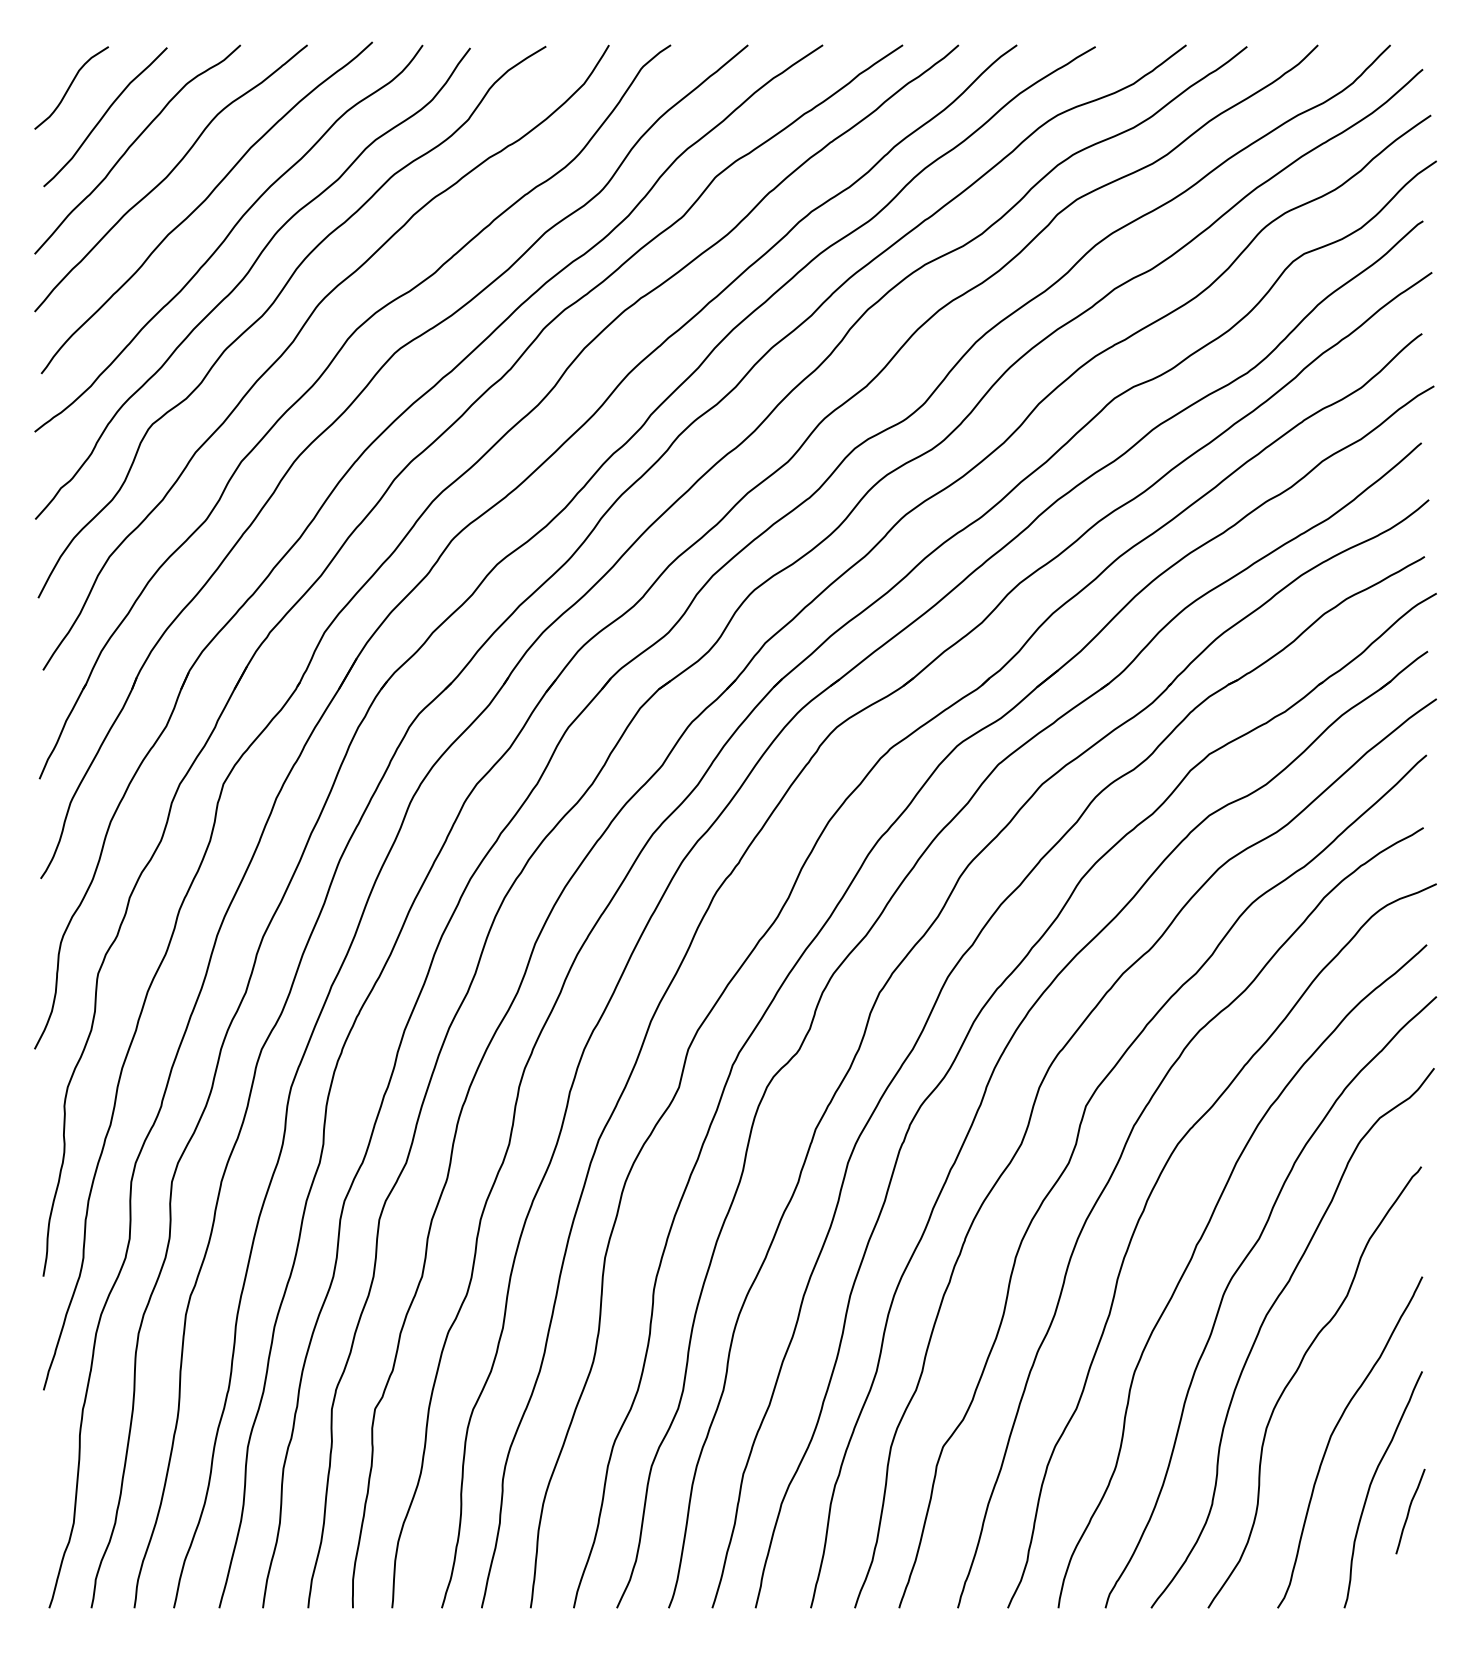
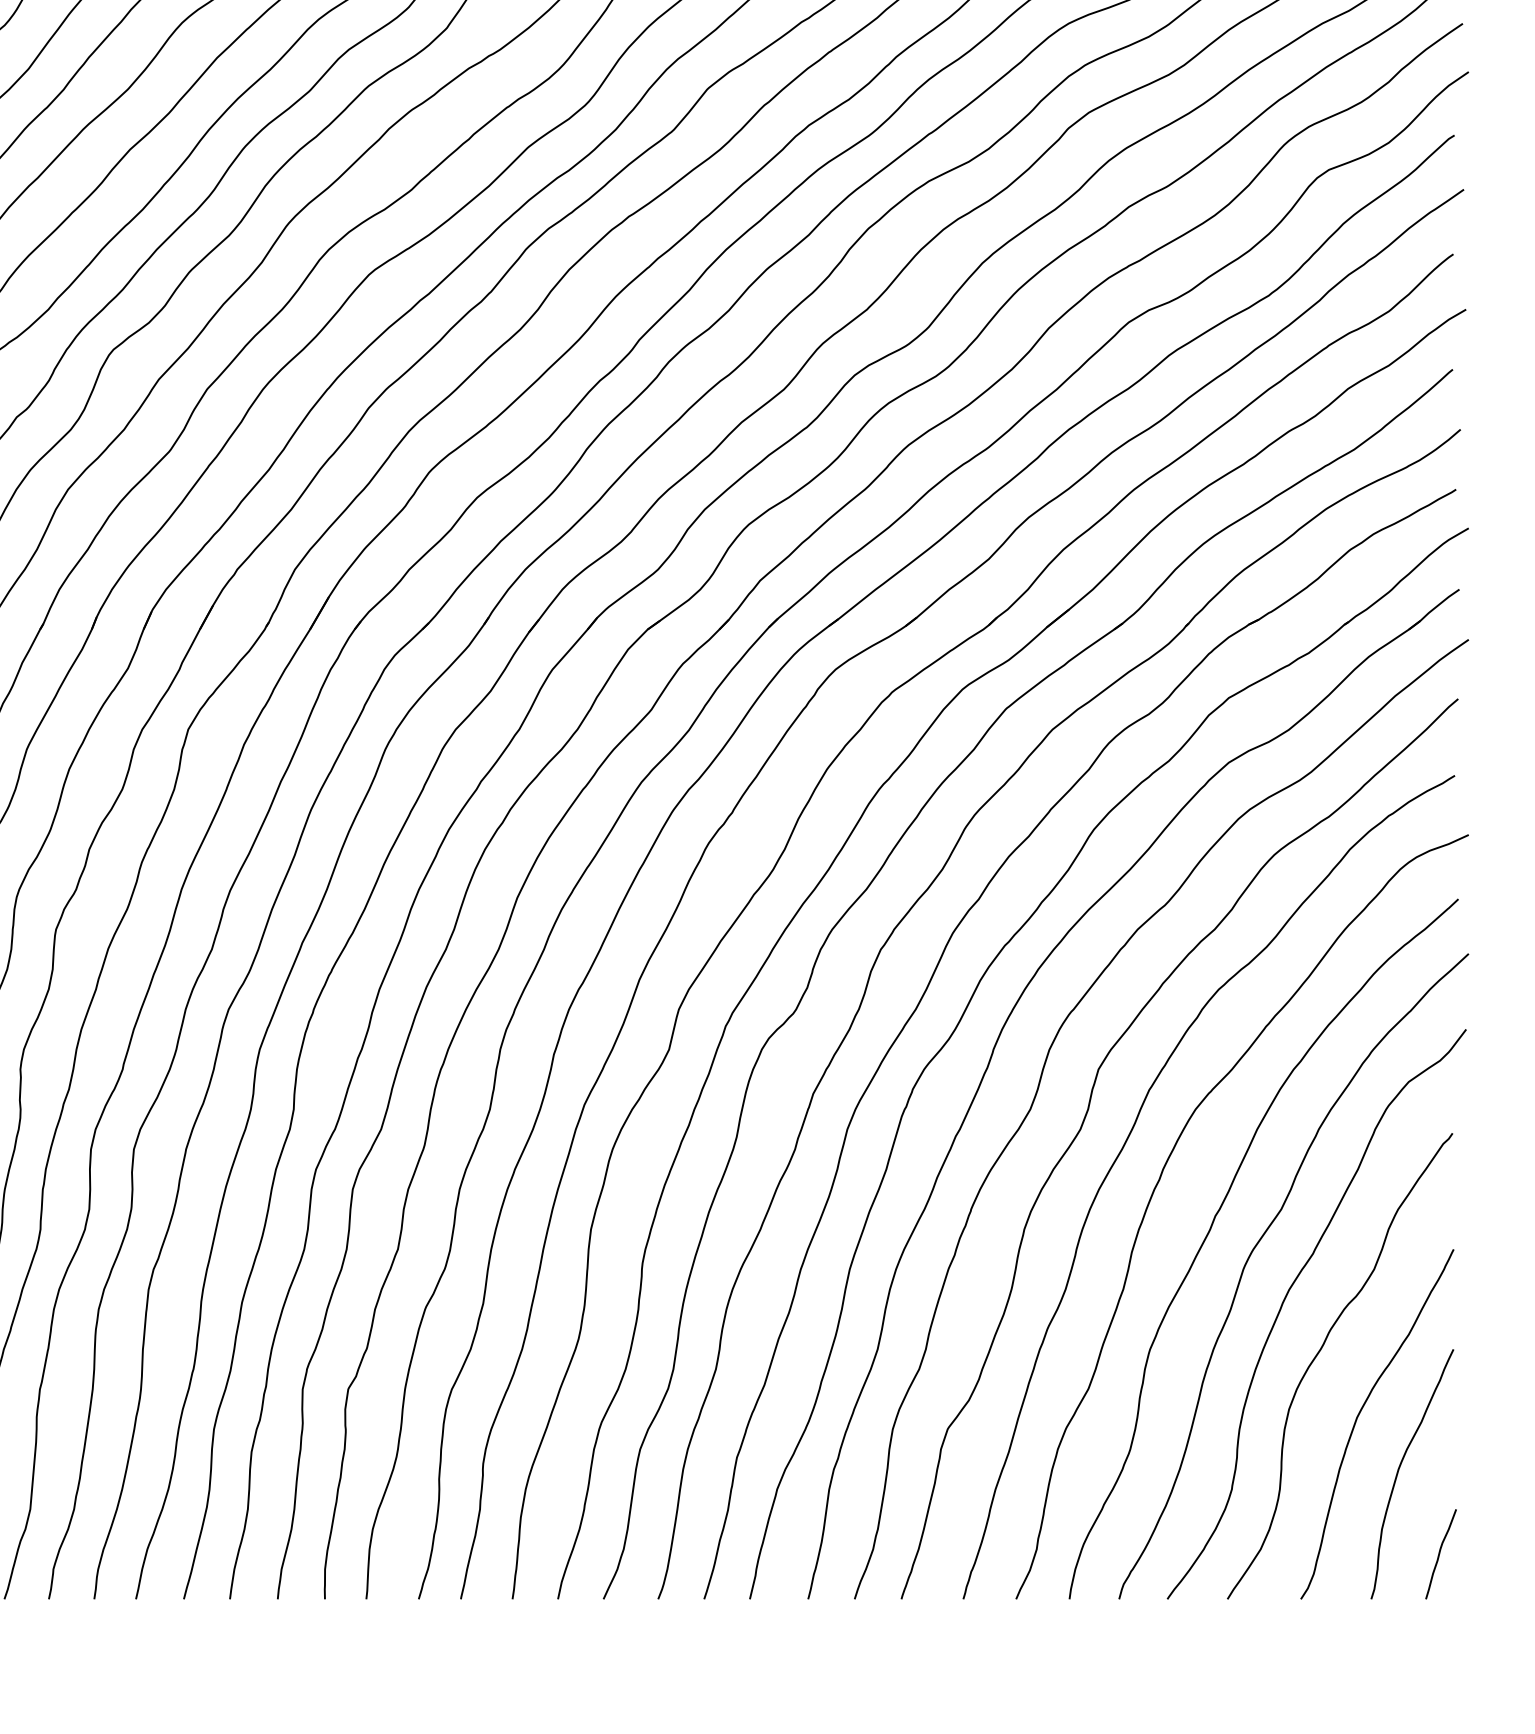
curve: (1409, 1511) -> (1440, 1554), moved

